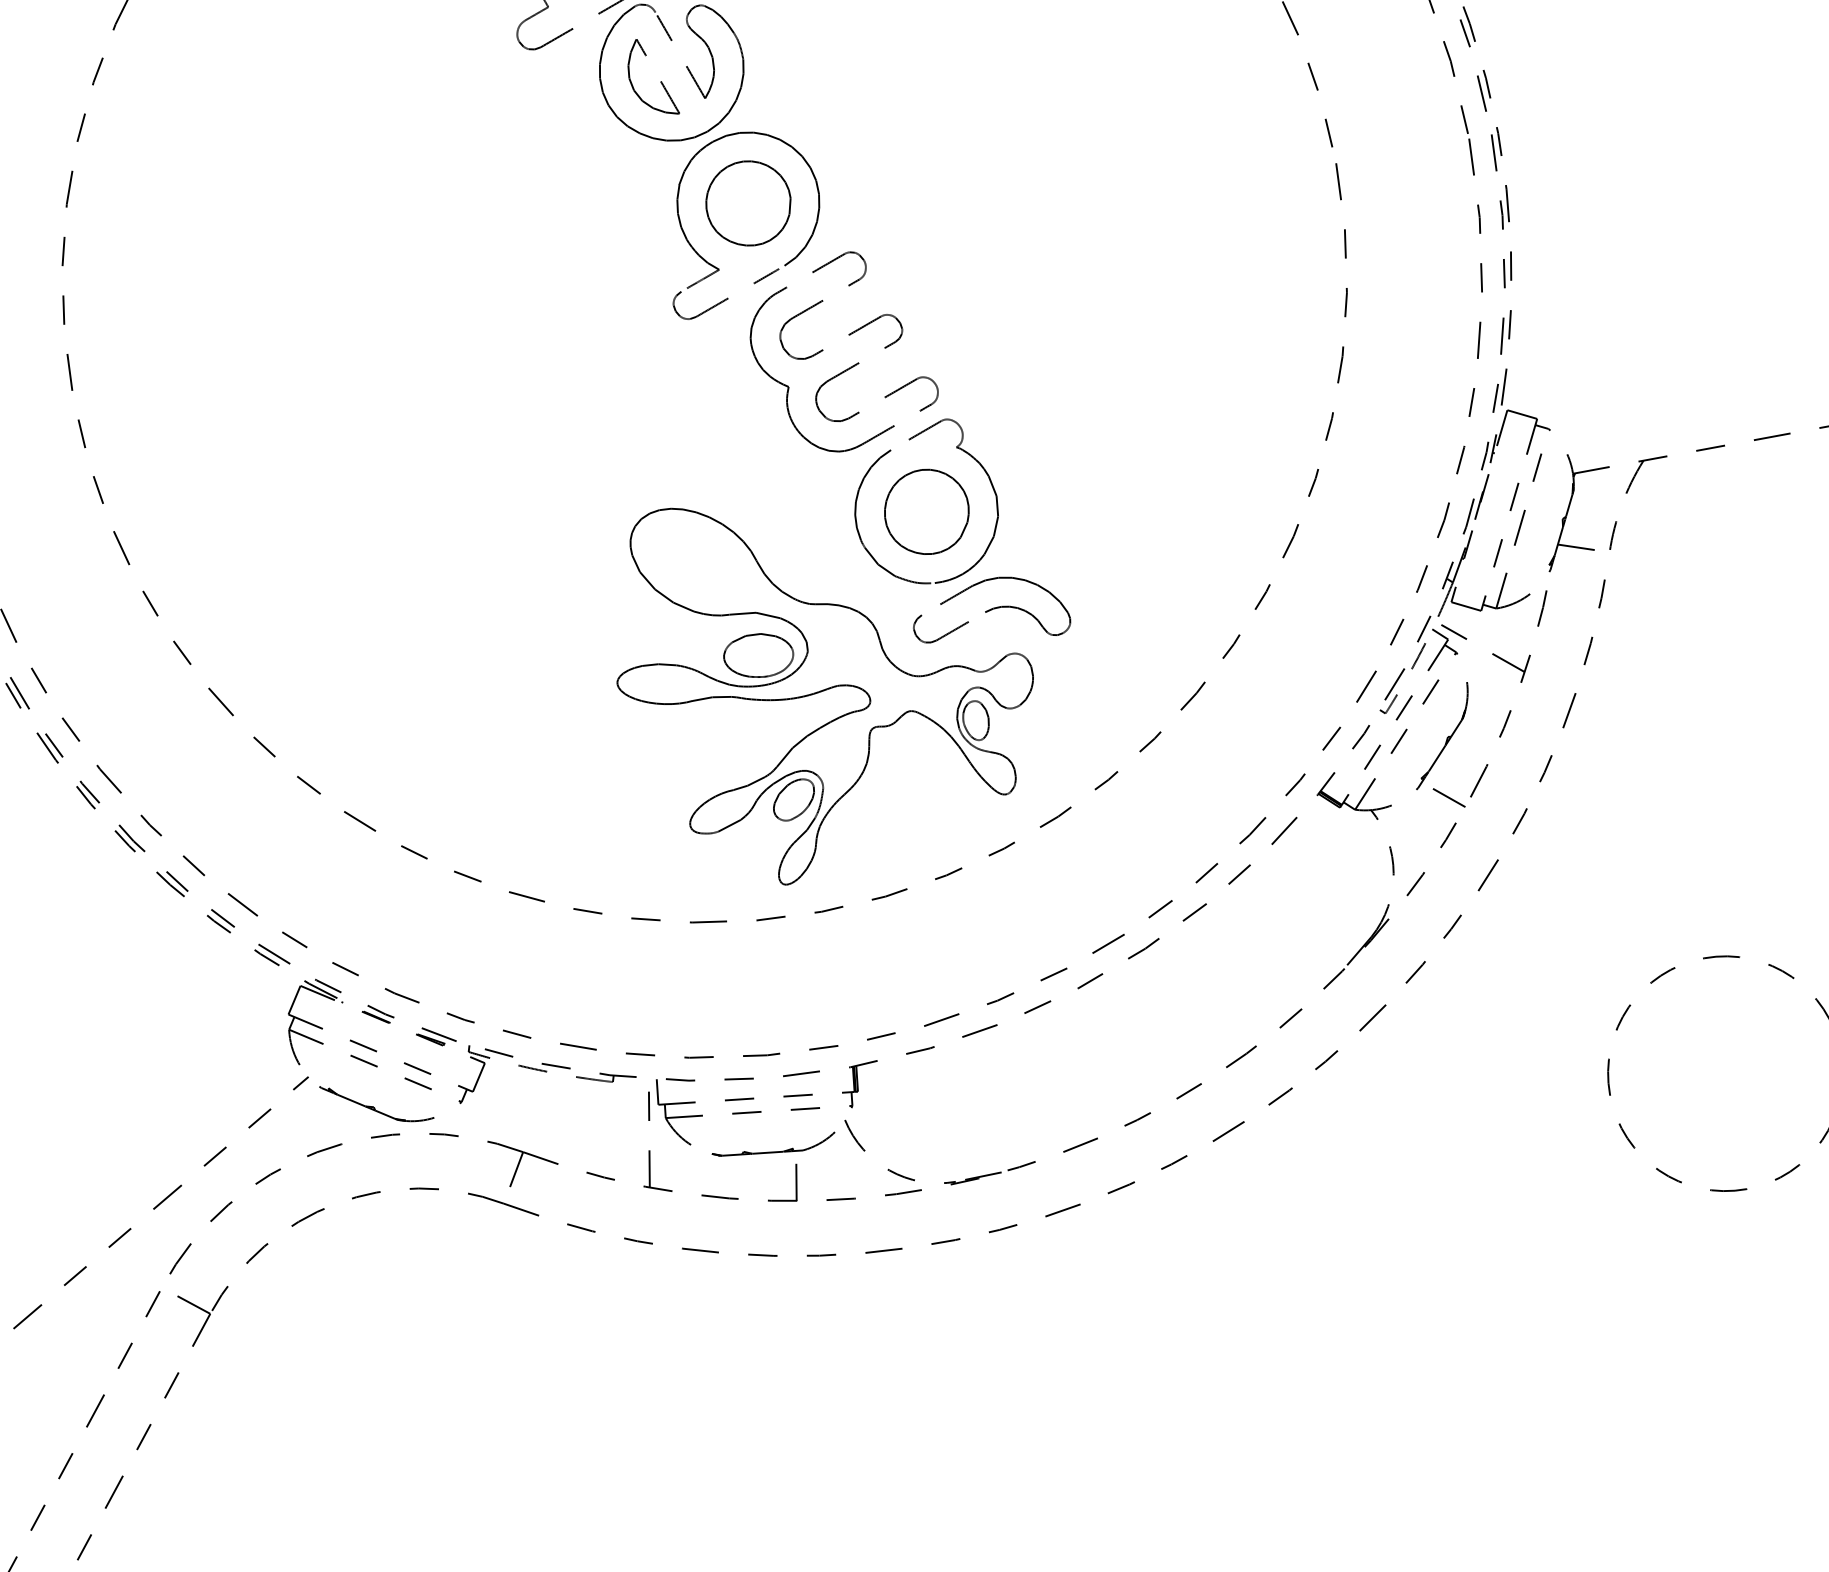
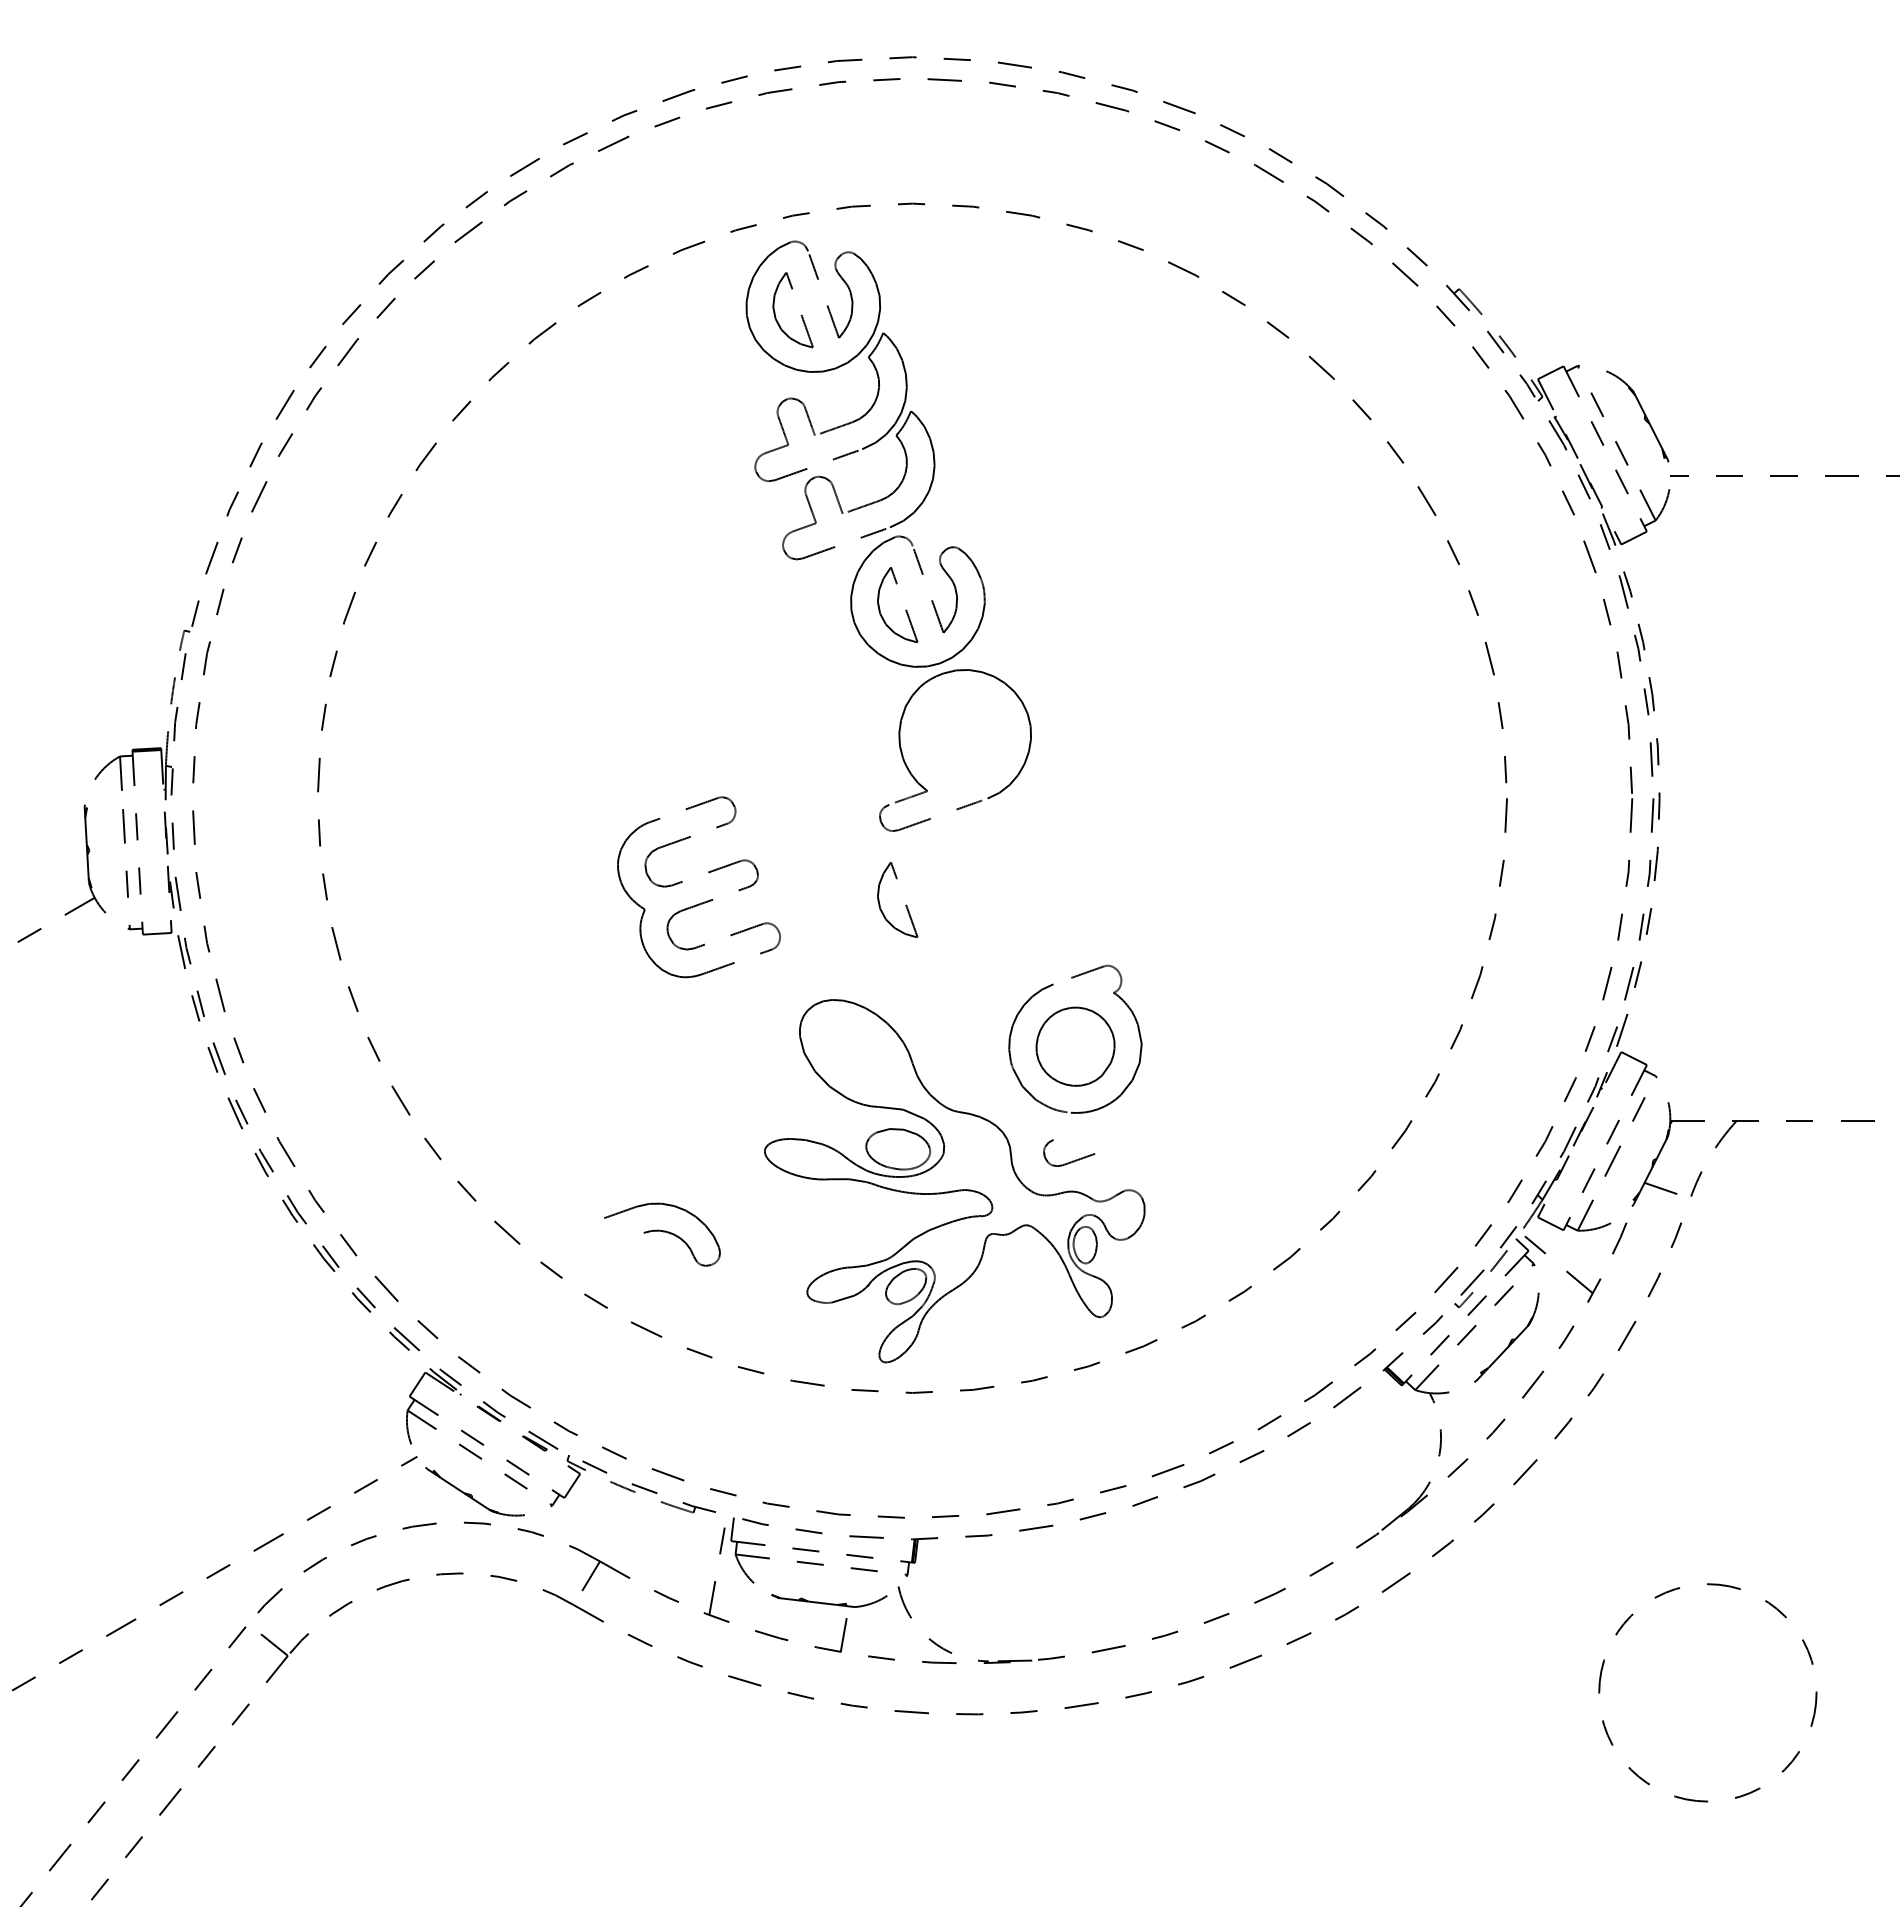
part: (748, 203) -> (965, 735), removed
part: (850, 366) -> (704, 901), moved
part: (718, 395) -> (905, 905), added
part: (1005, 610) -> (662, 1234), moved
line: (1448, 797) -> (1502, 1394), removed

